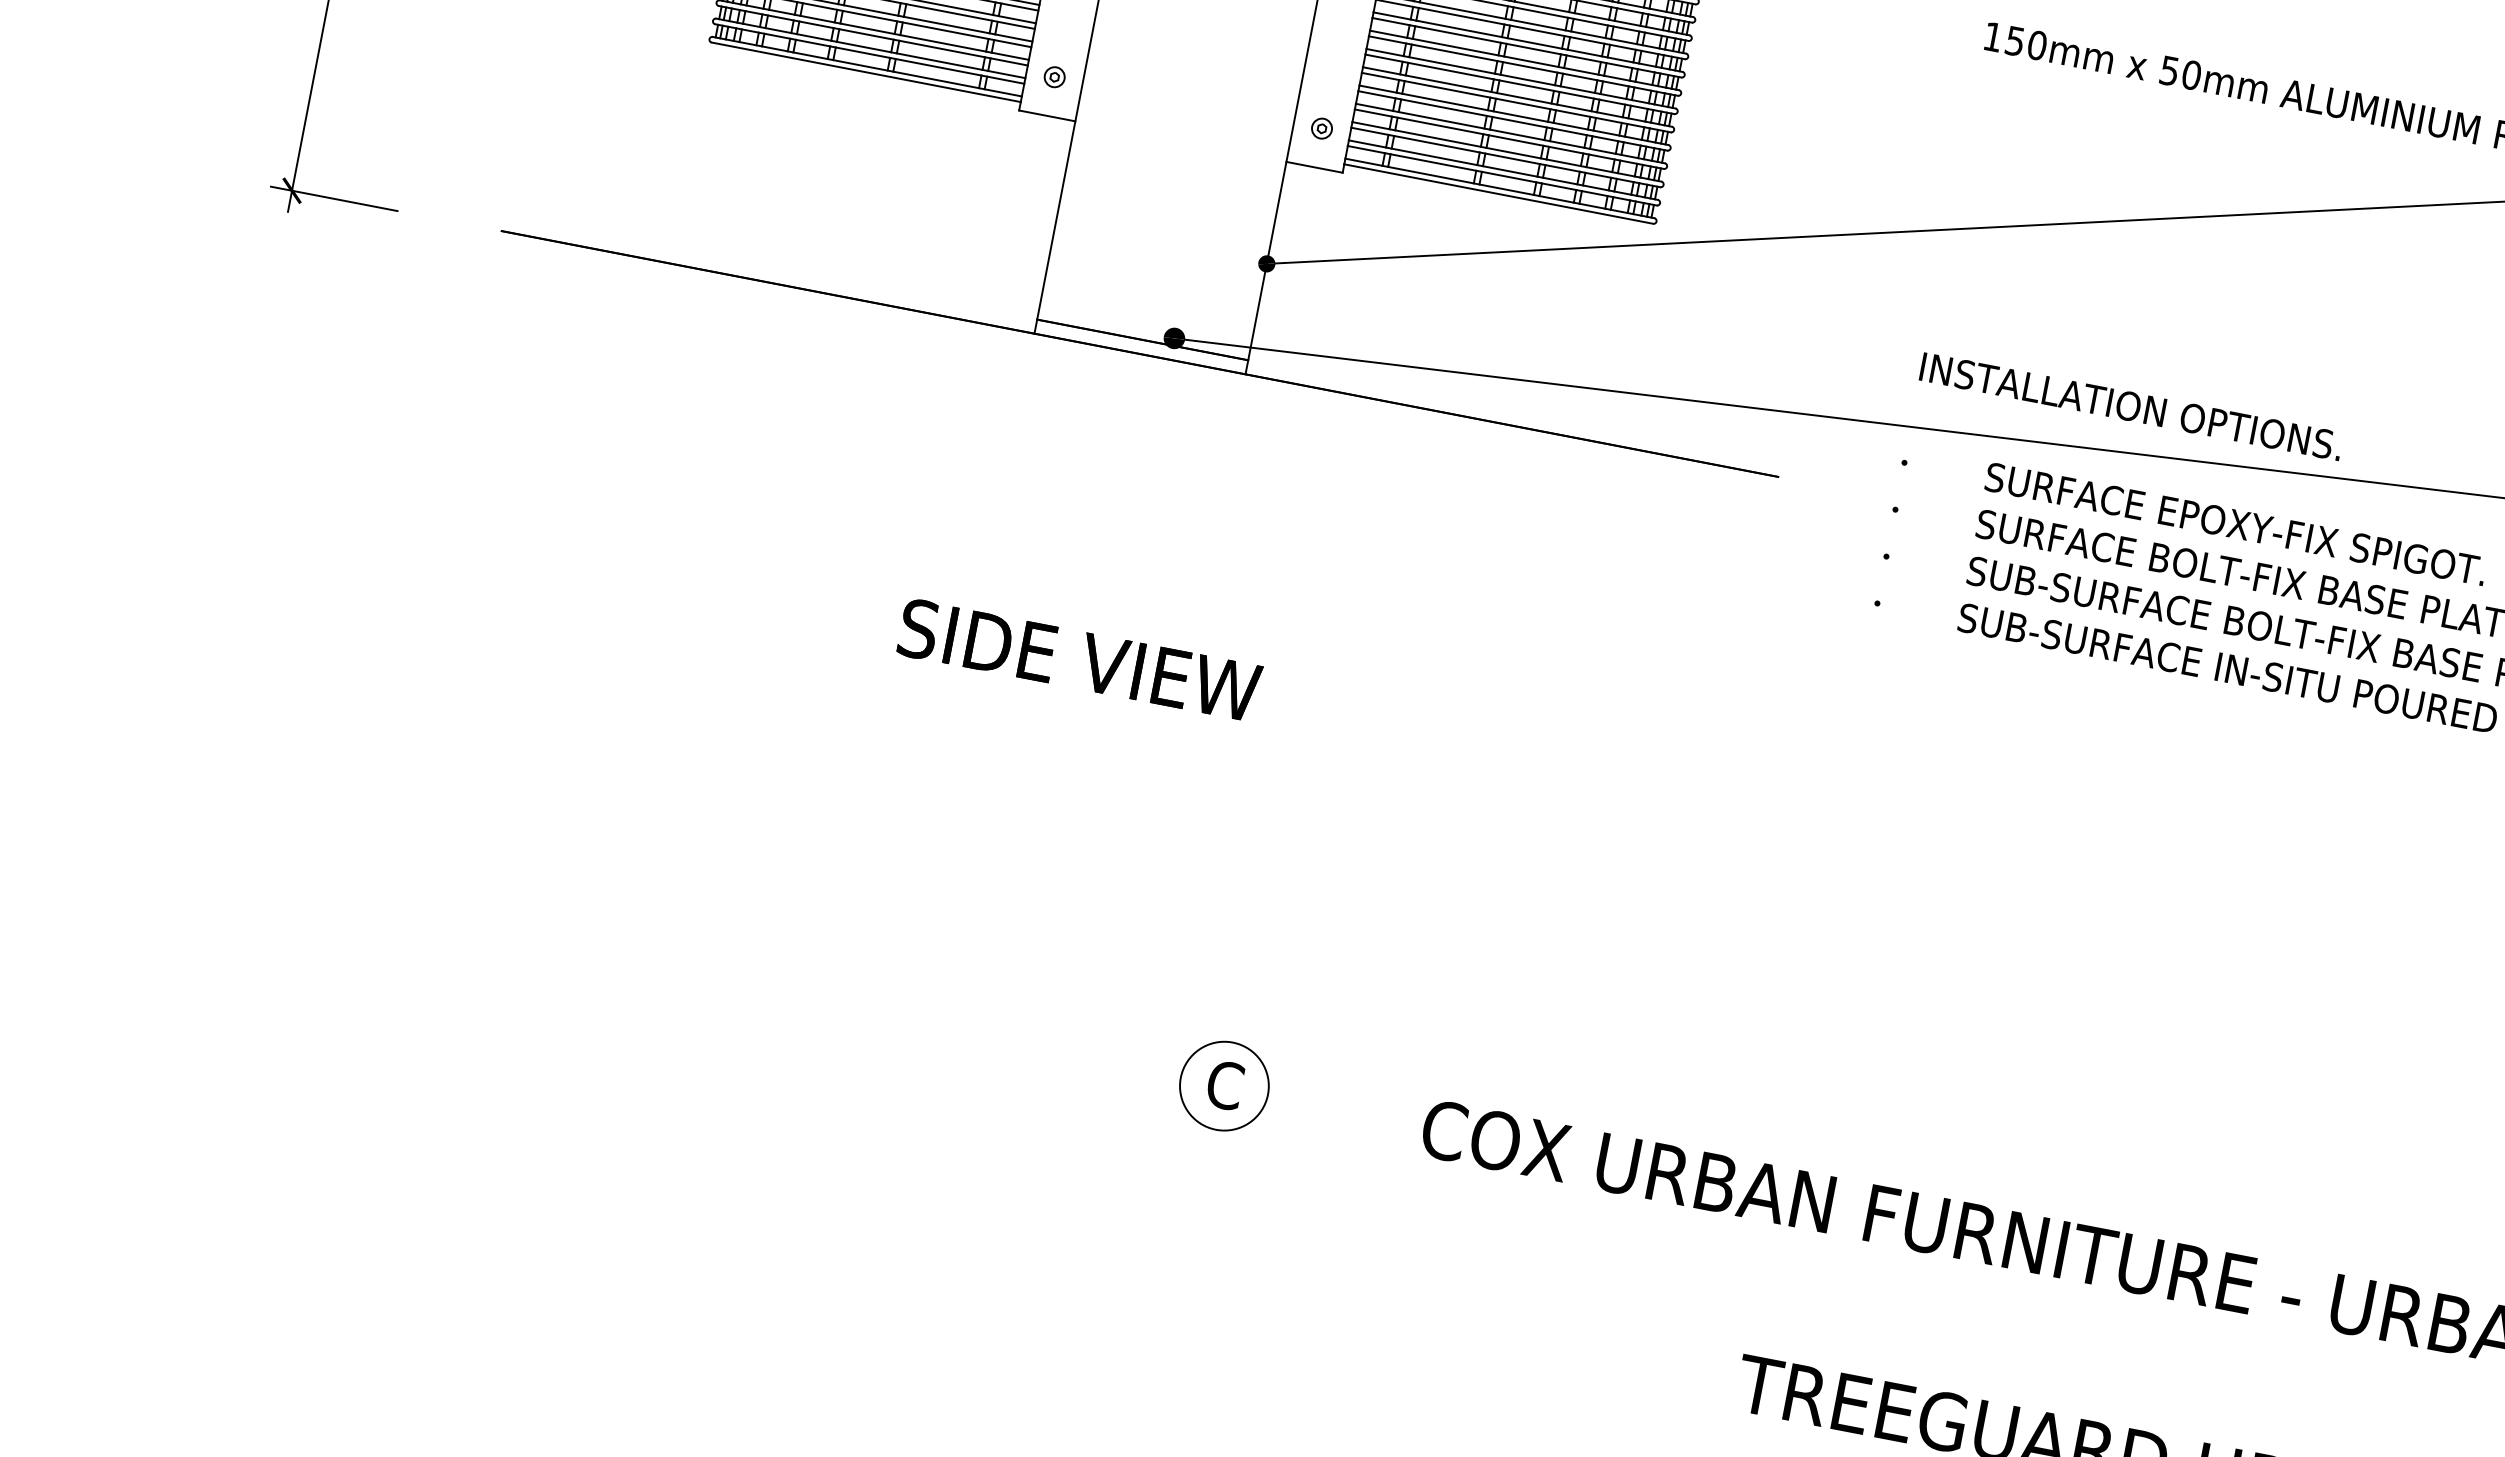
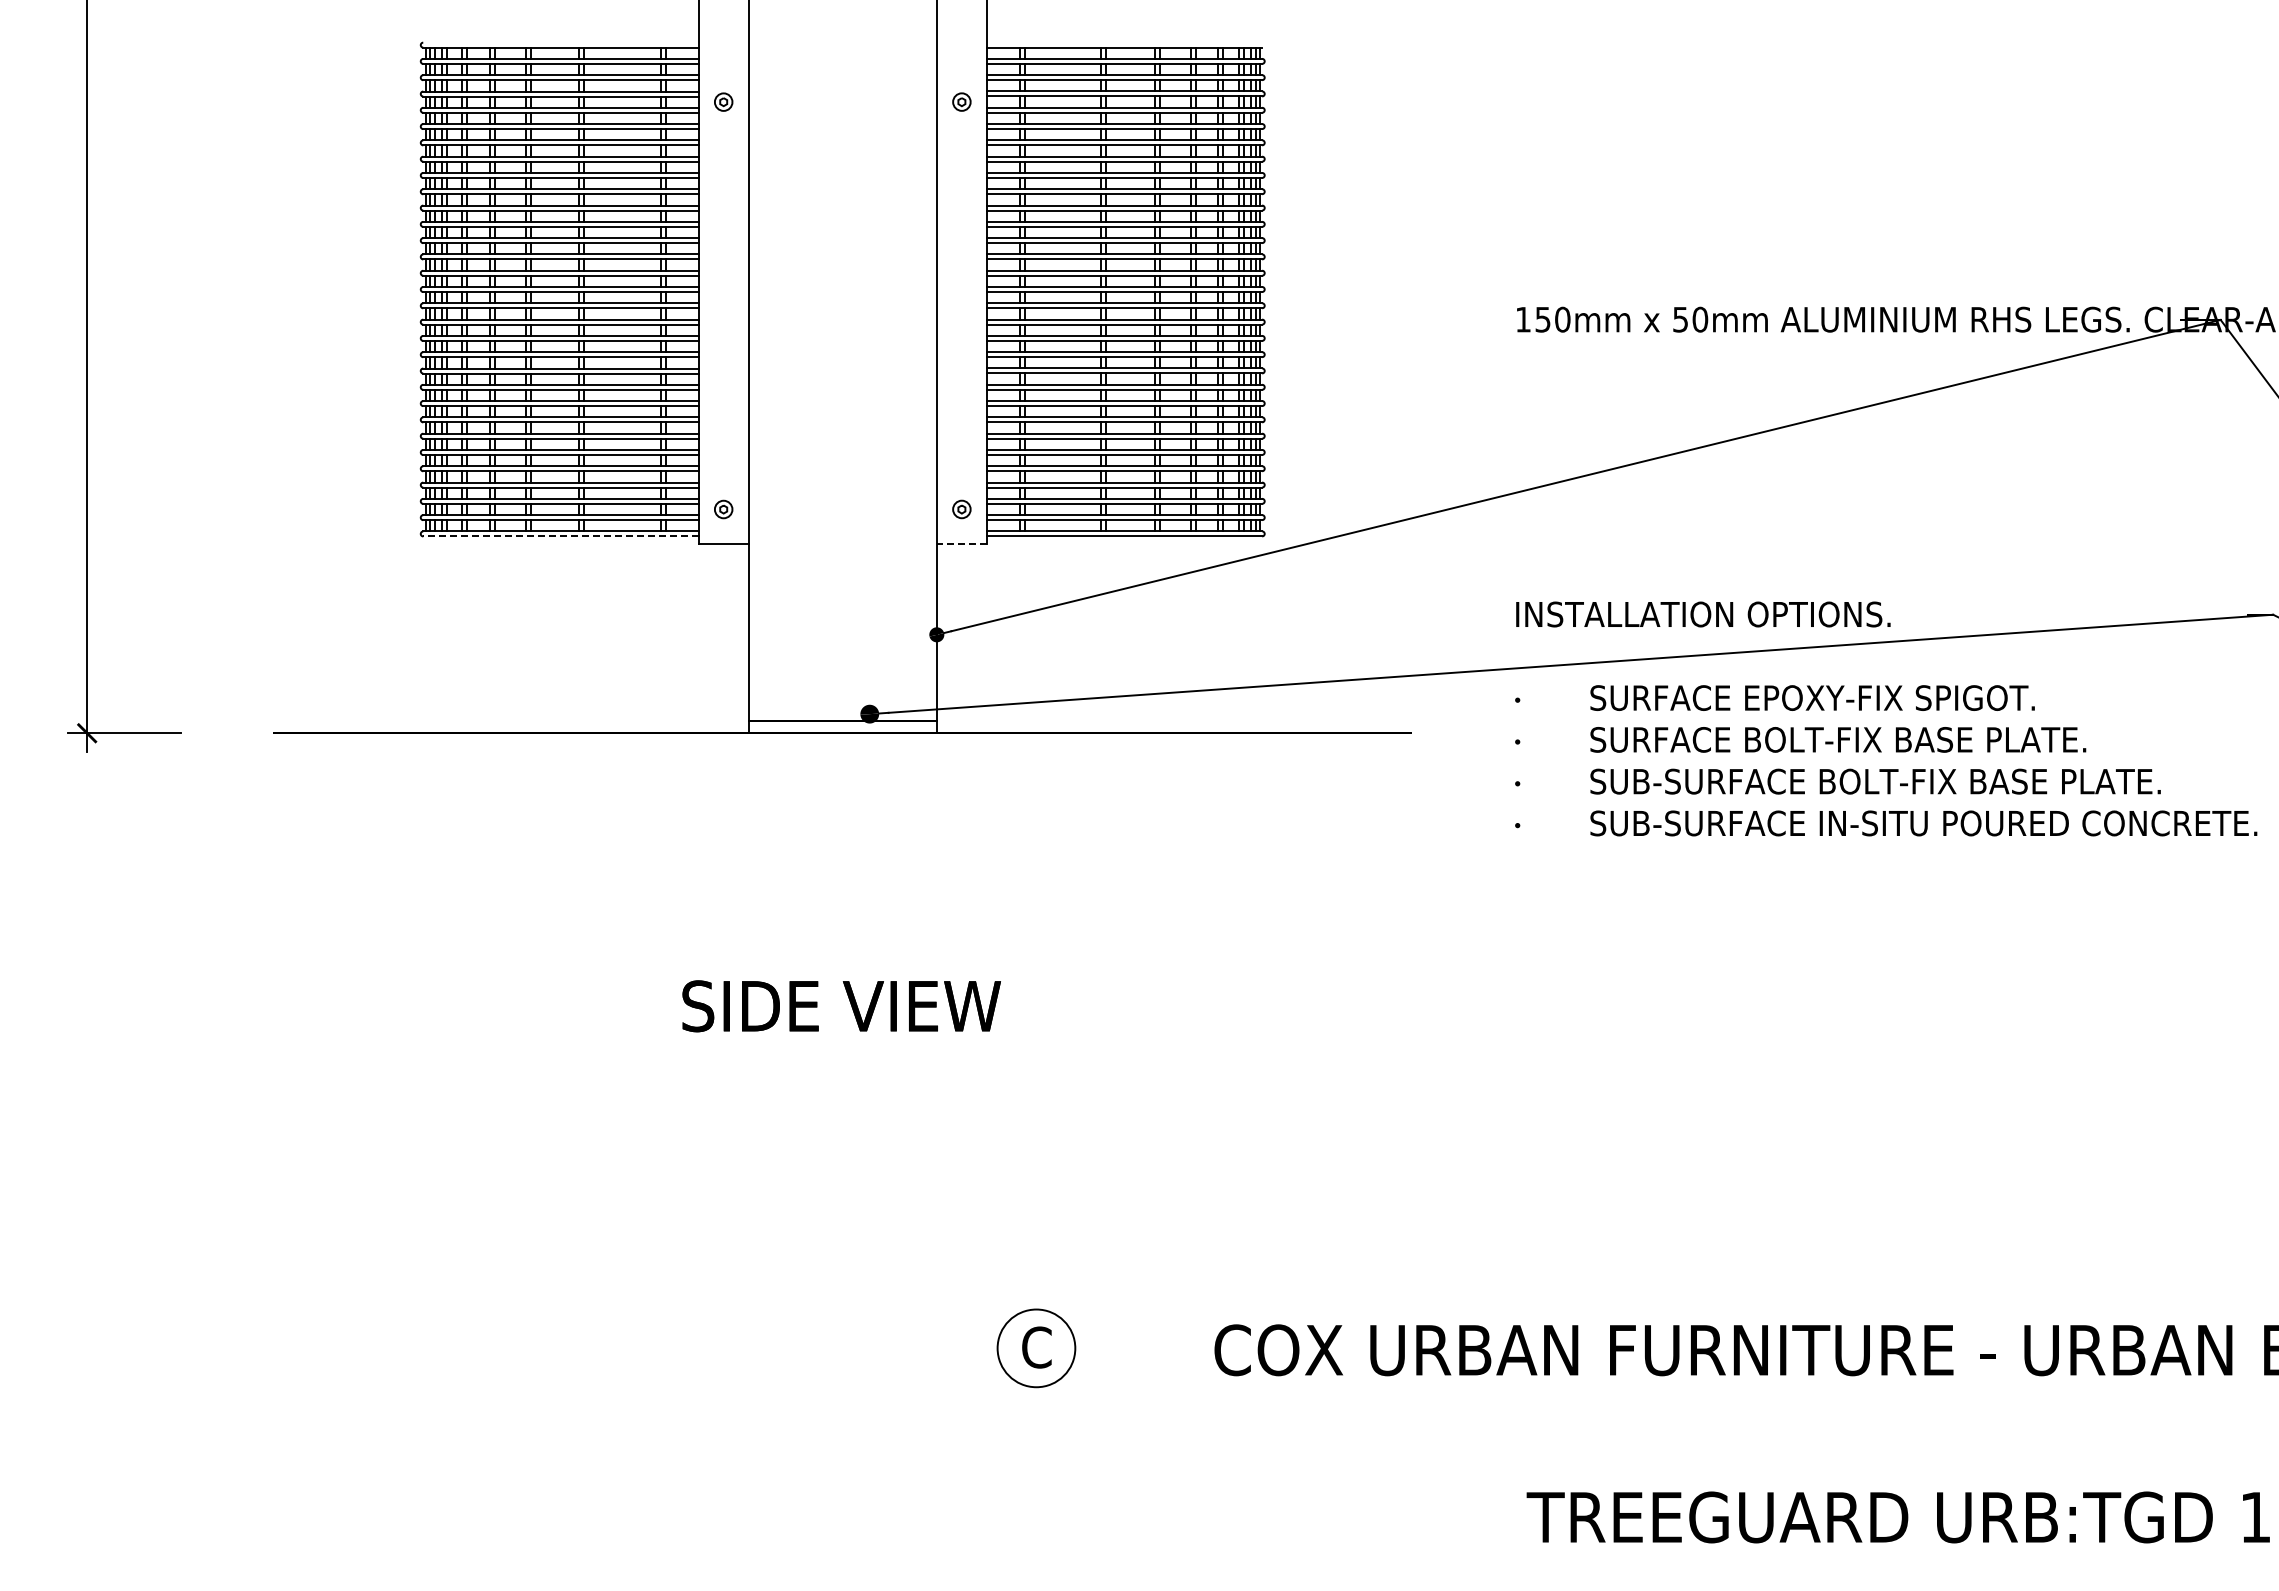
line: (865, 72) -> (560, 536), solid -> dashed
line: (1314, 166) -> (961, 543), solid -> dashed

